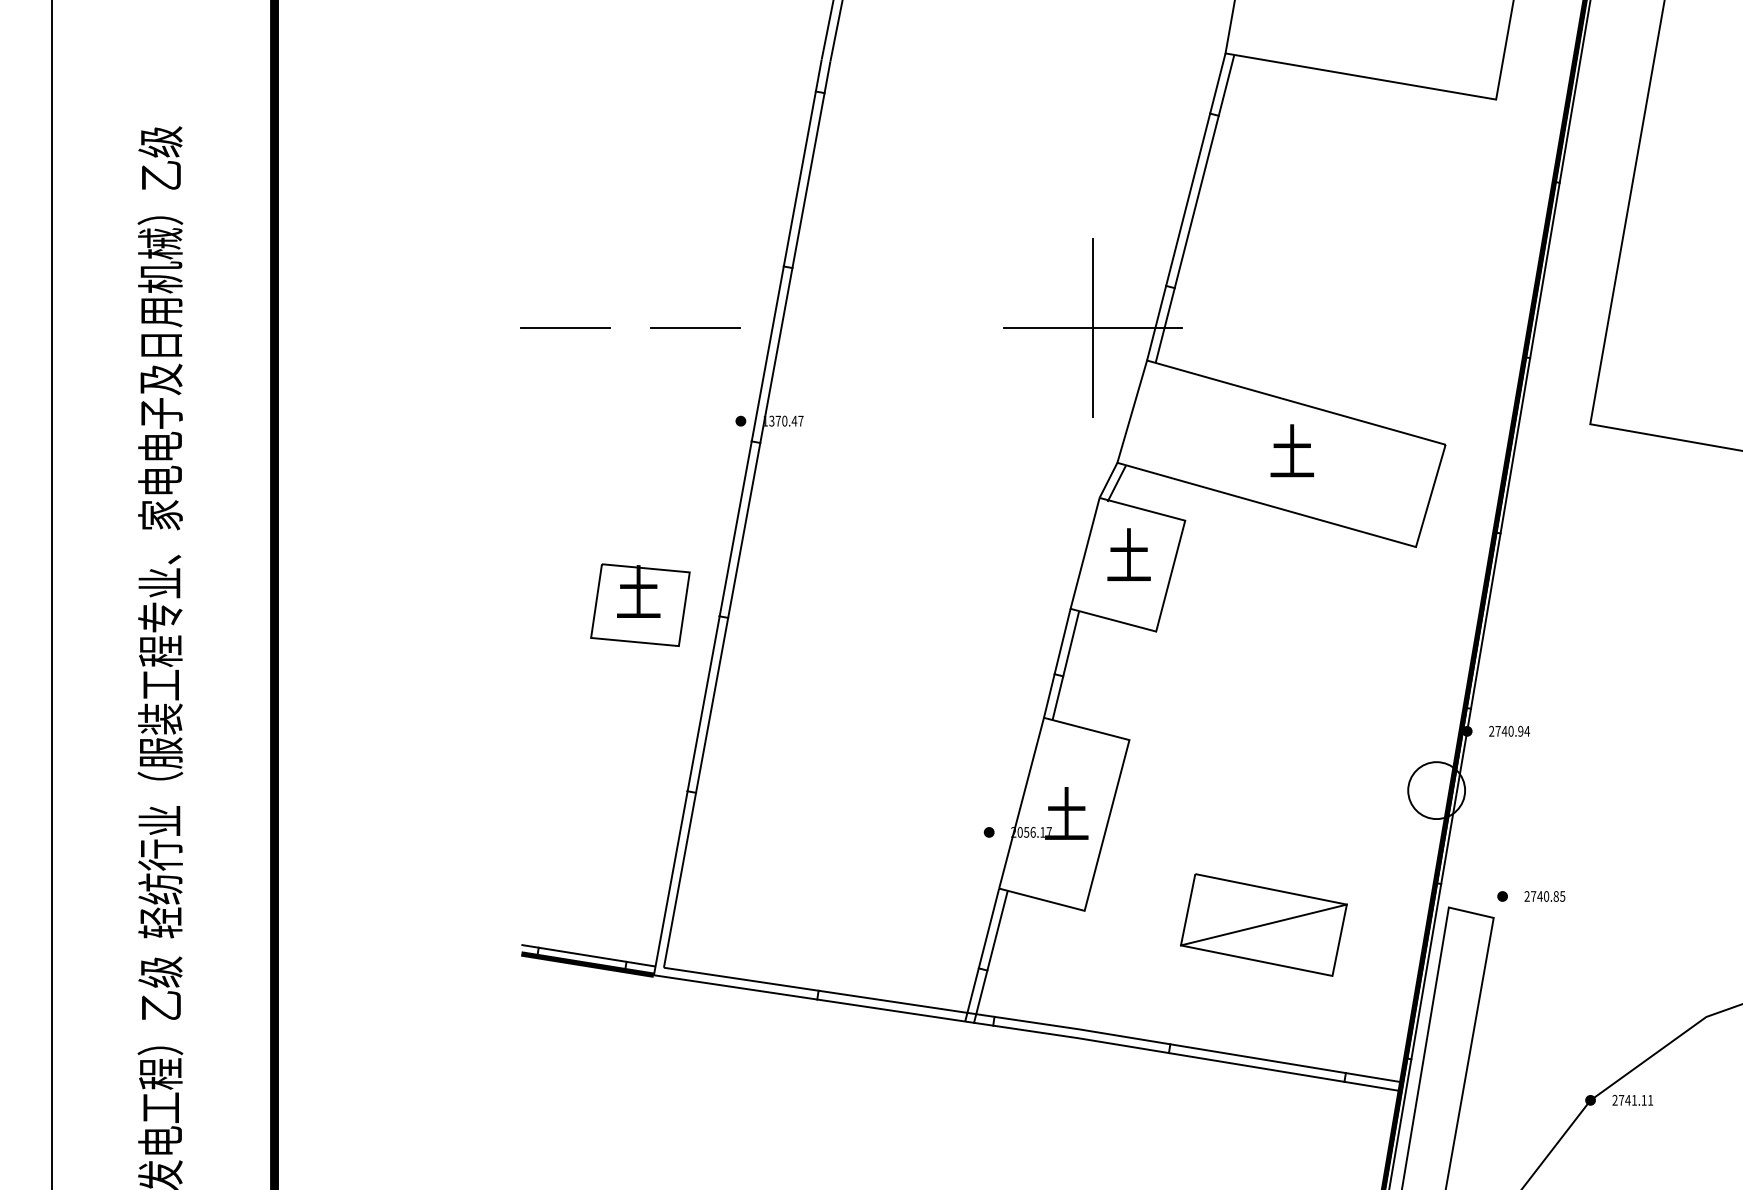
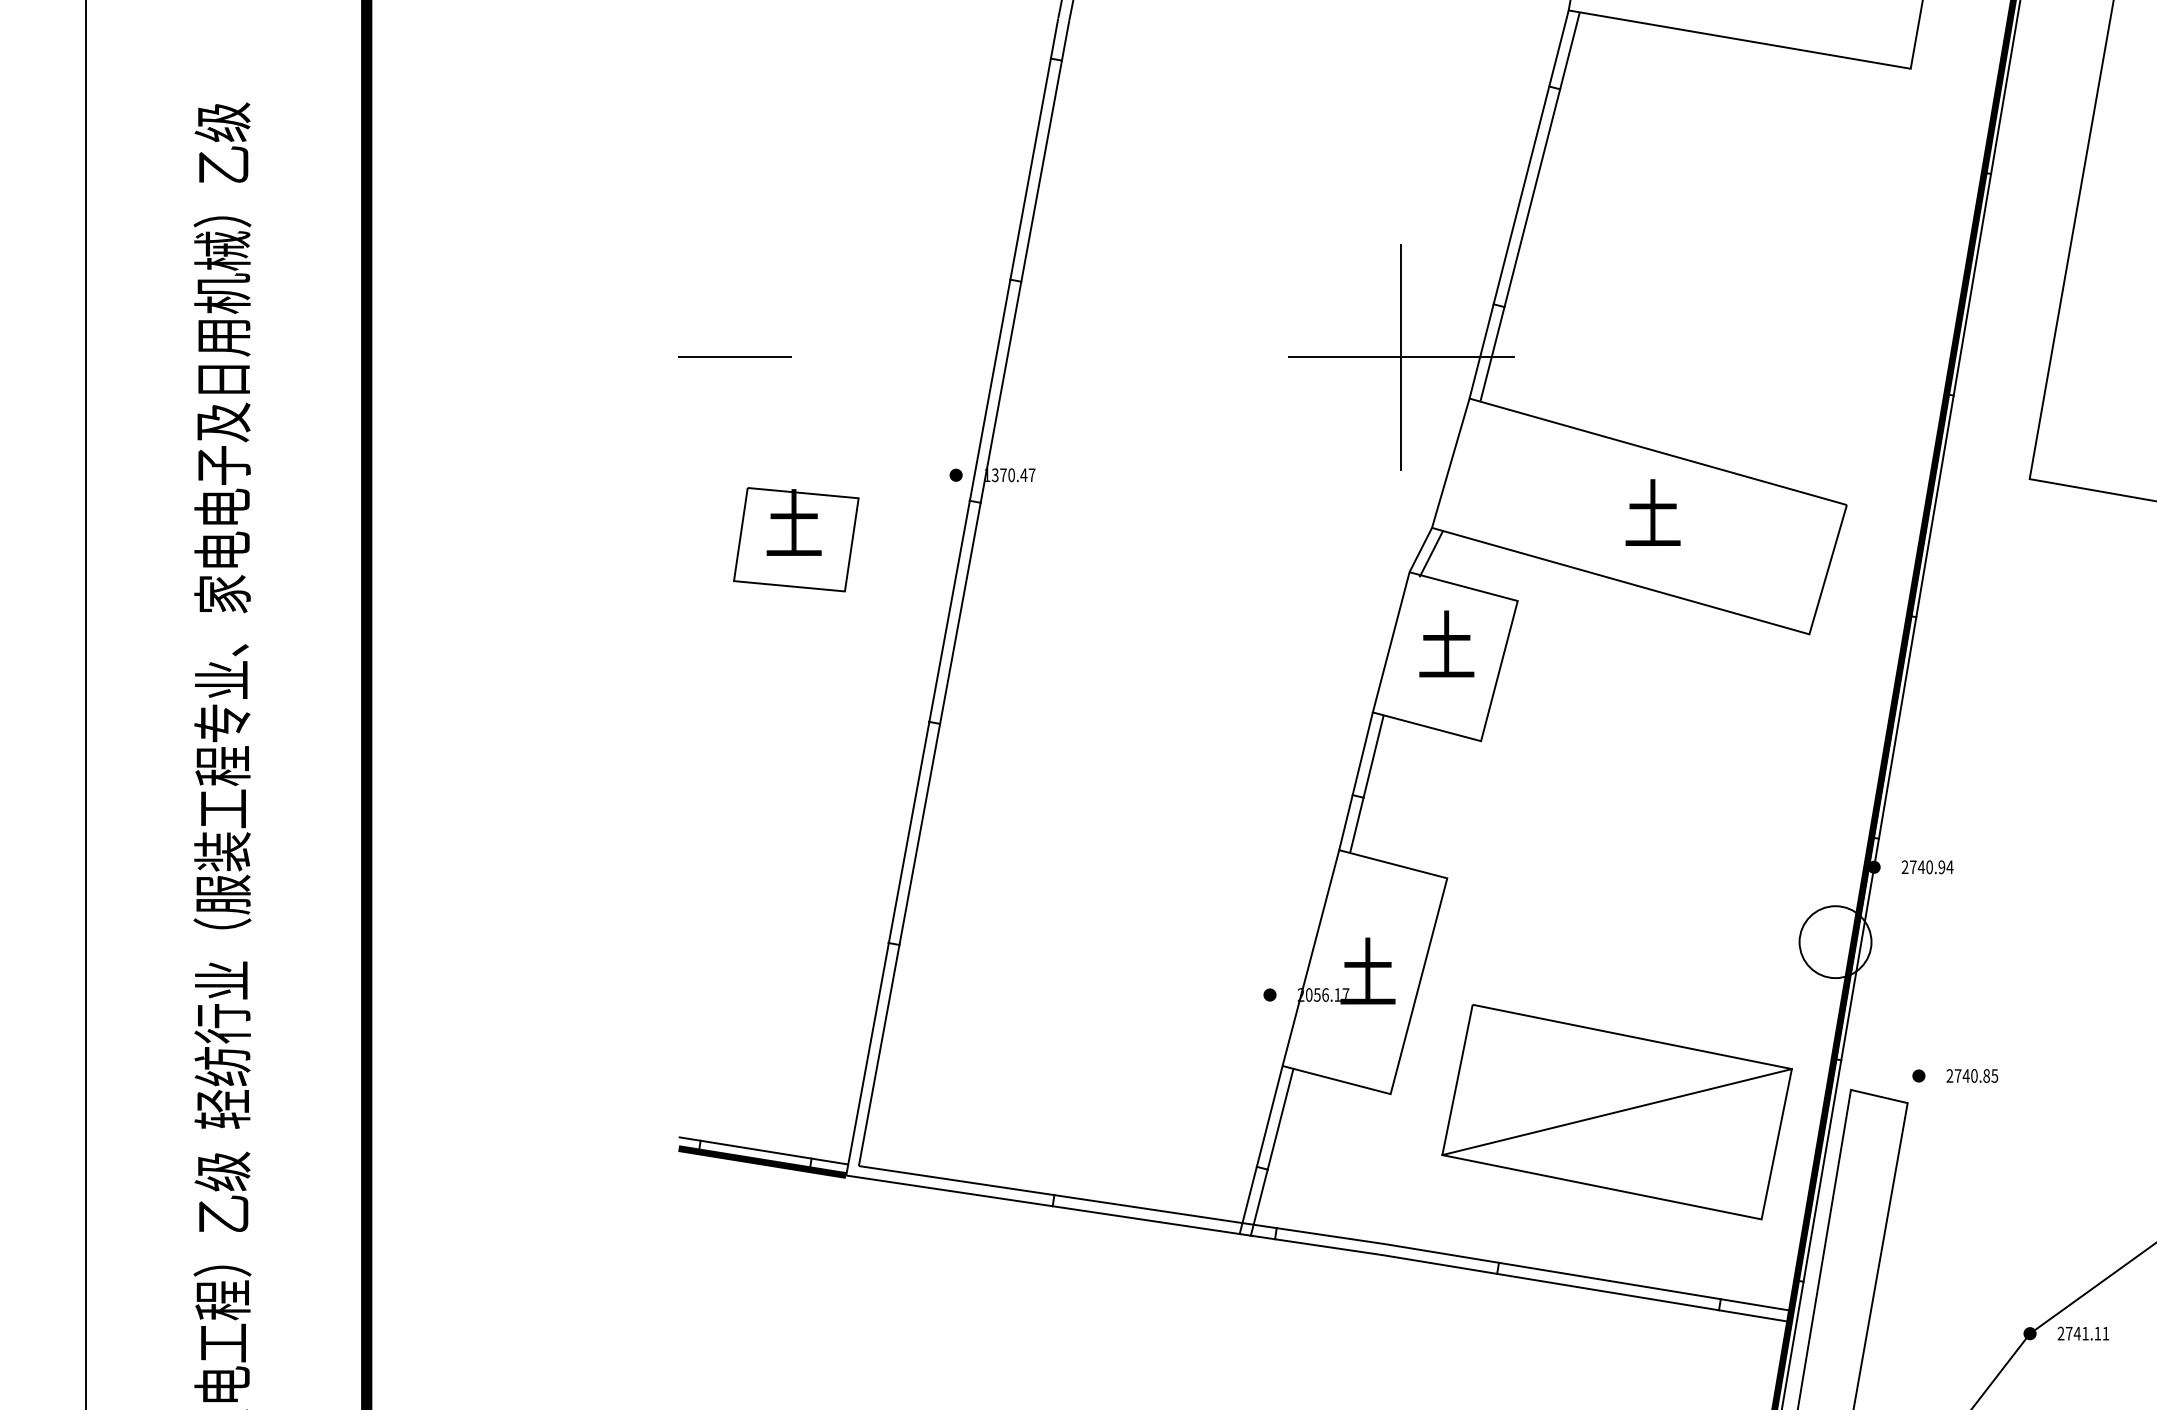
line: (695, 327) -> (898, 356), removed
part: (640, 604) -> (796, 538), moved
part: (1263, 924) -> (1616, 1111), size x1.67

